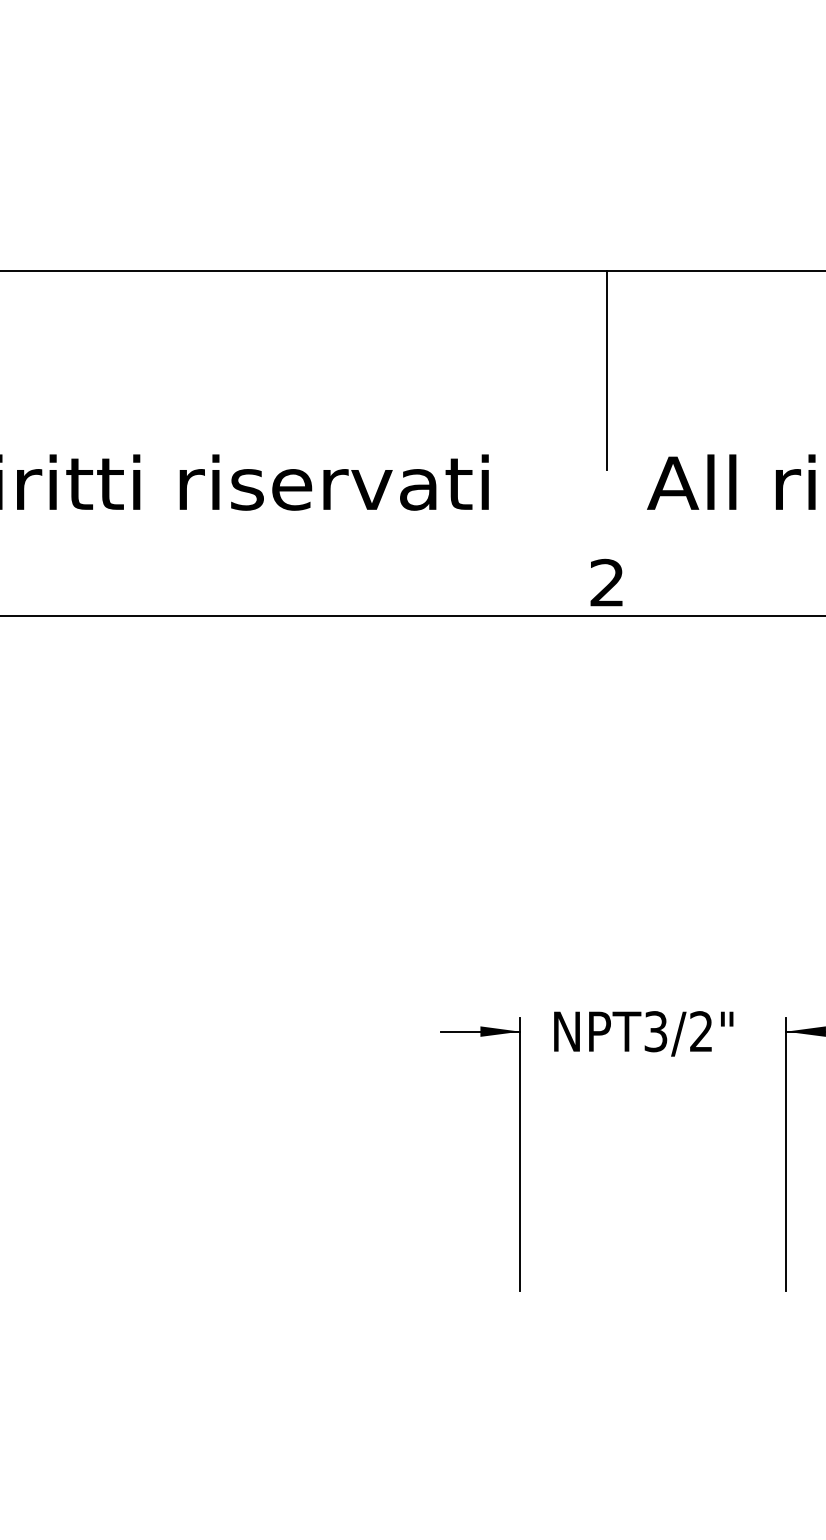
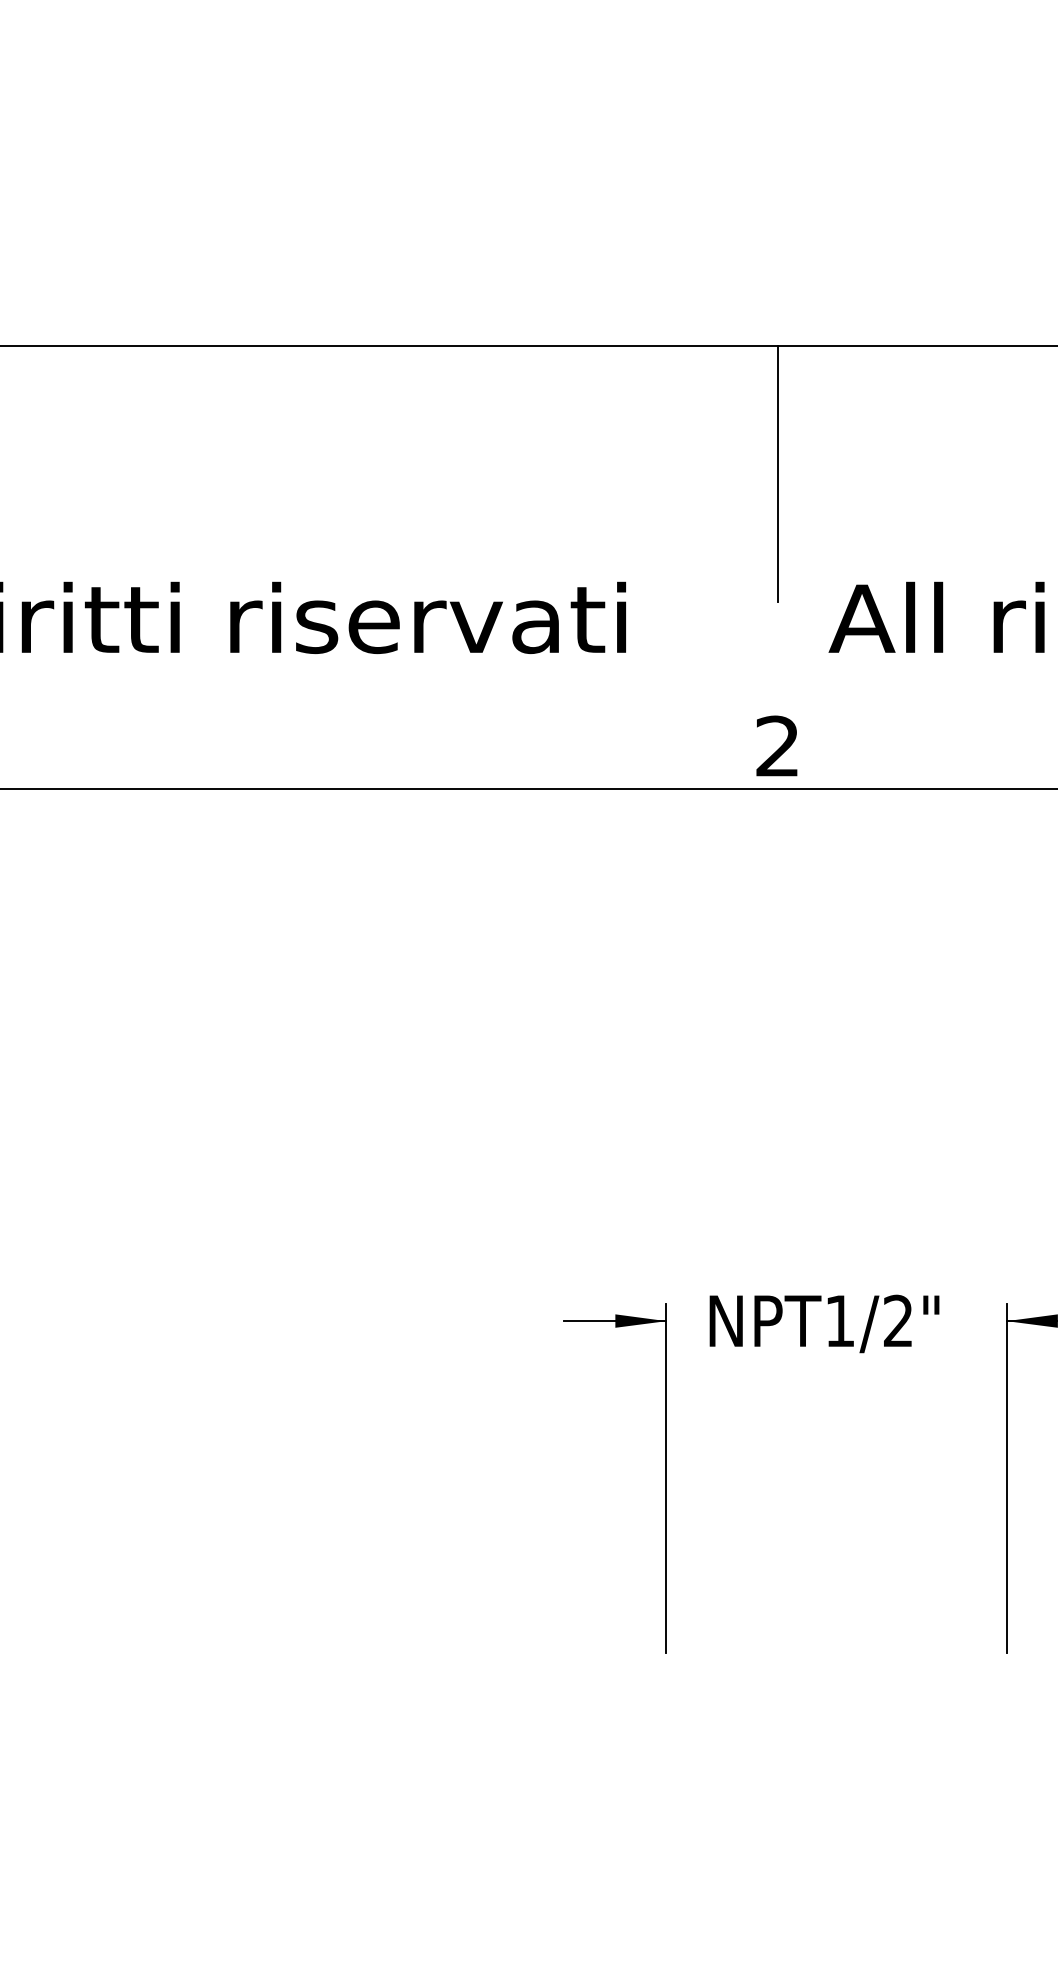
text: (655, 1031) -> (839, 1320), NPT3/2" -> NPT1/2"

